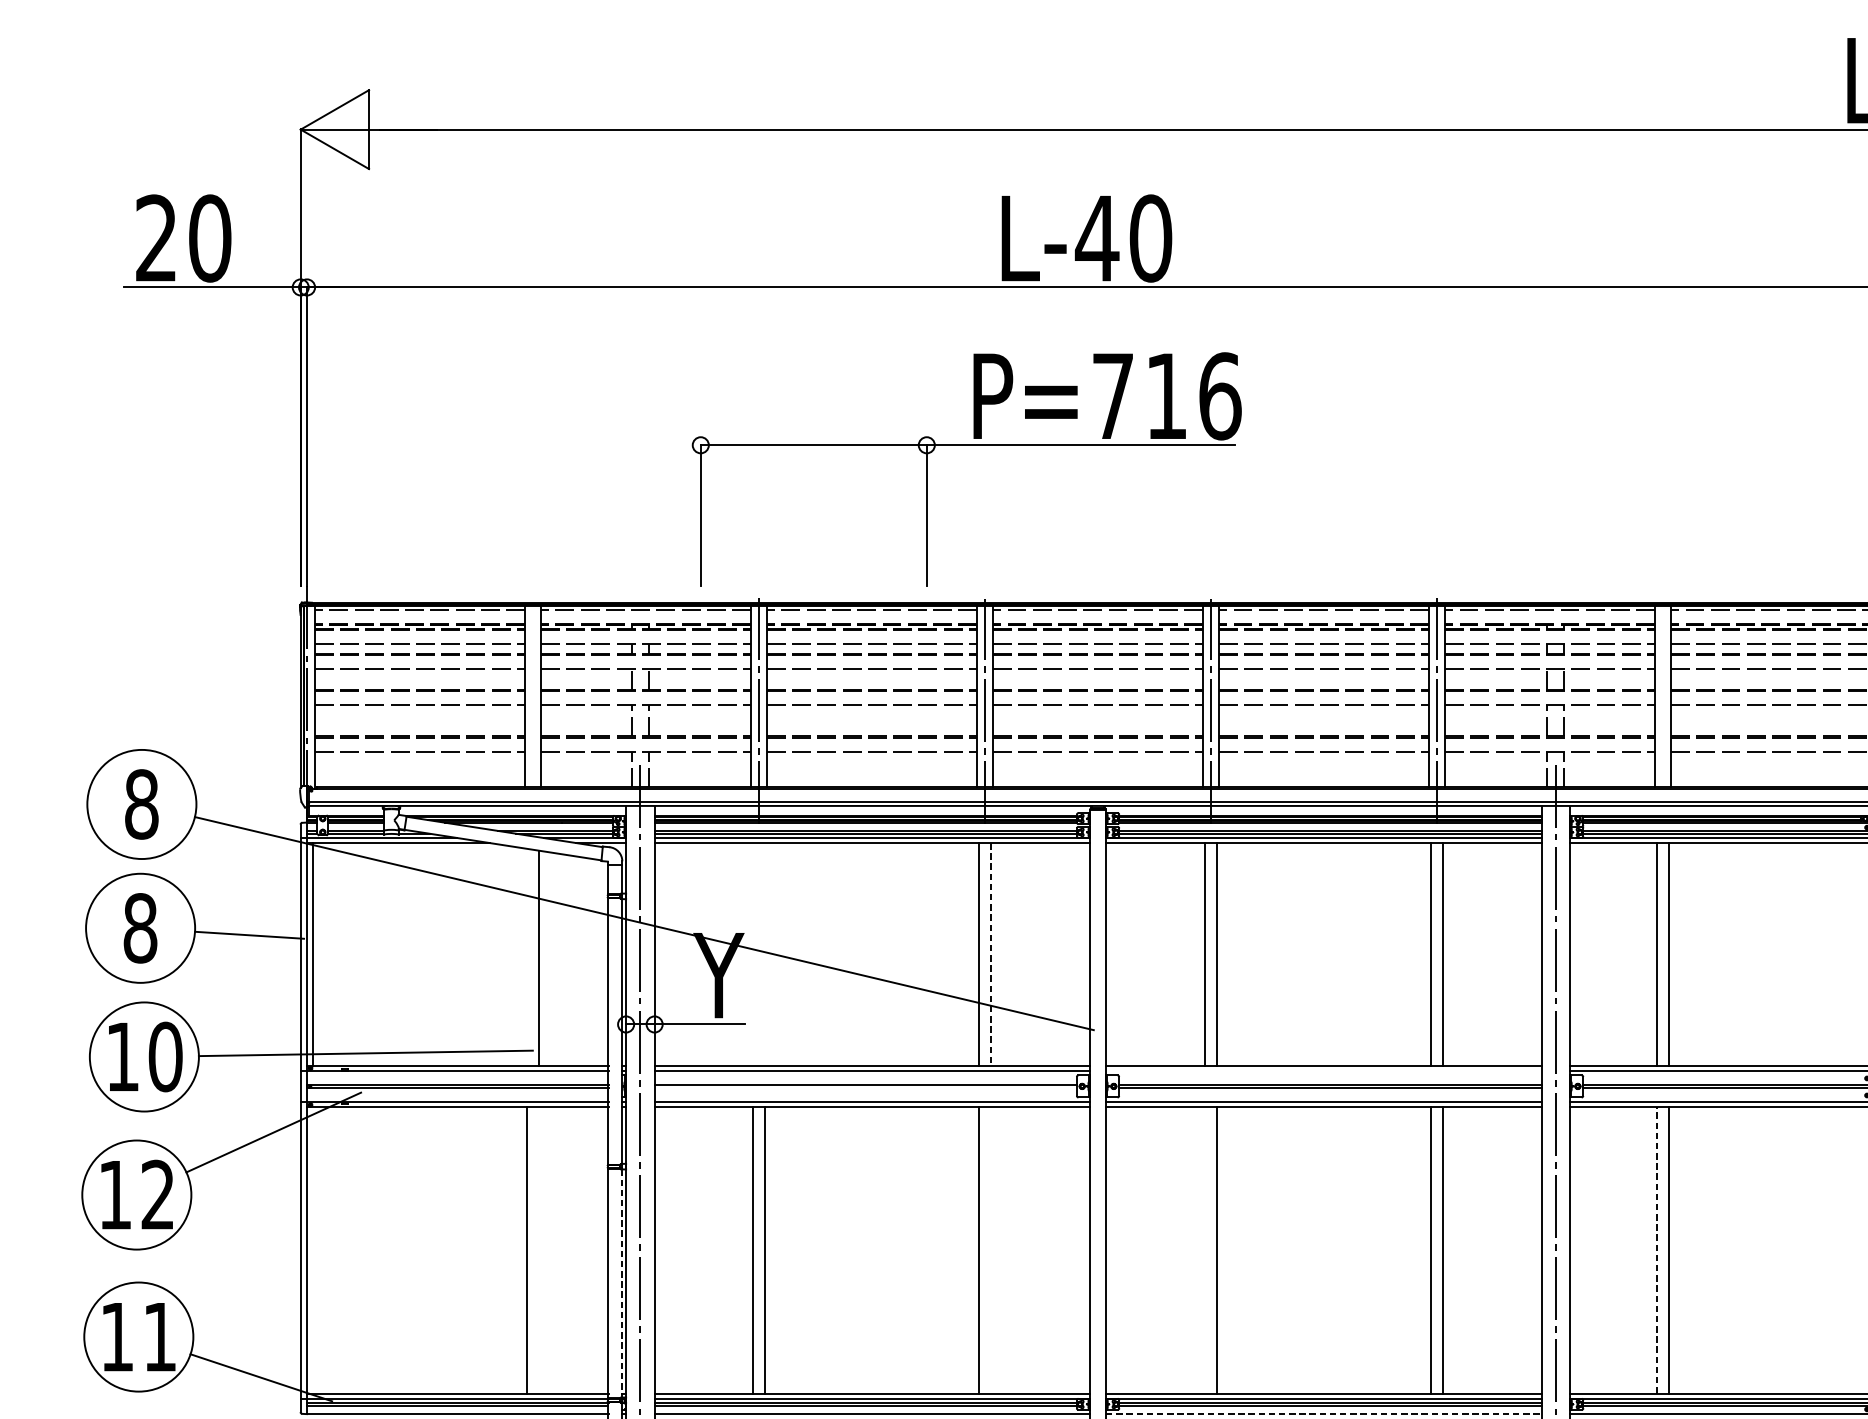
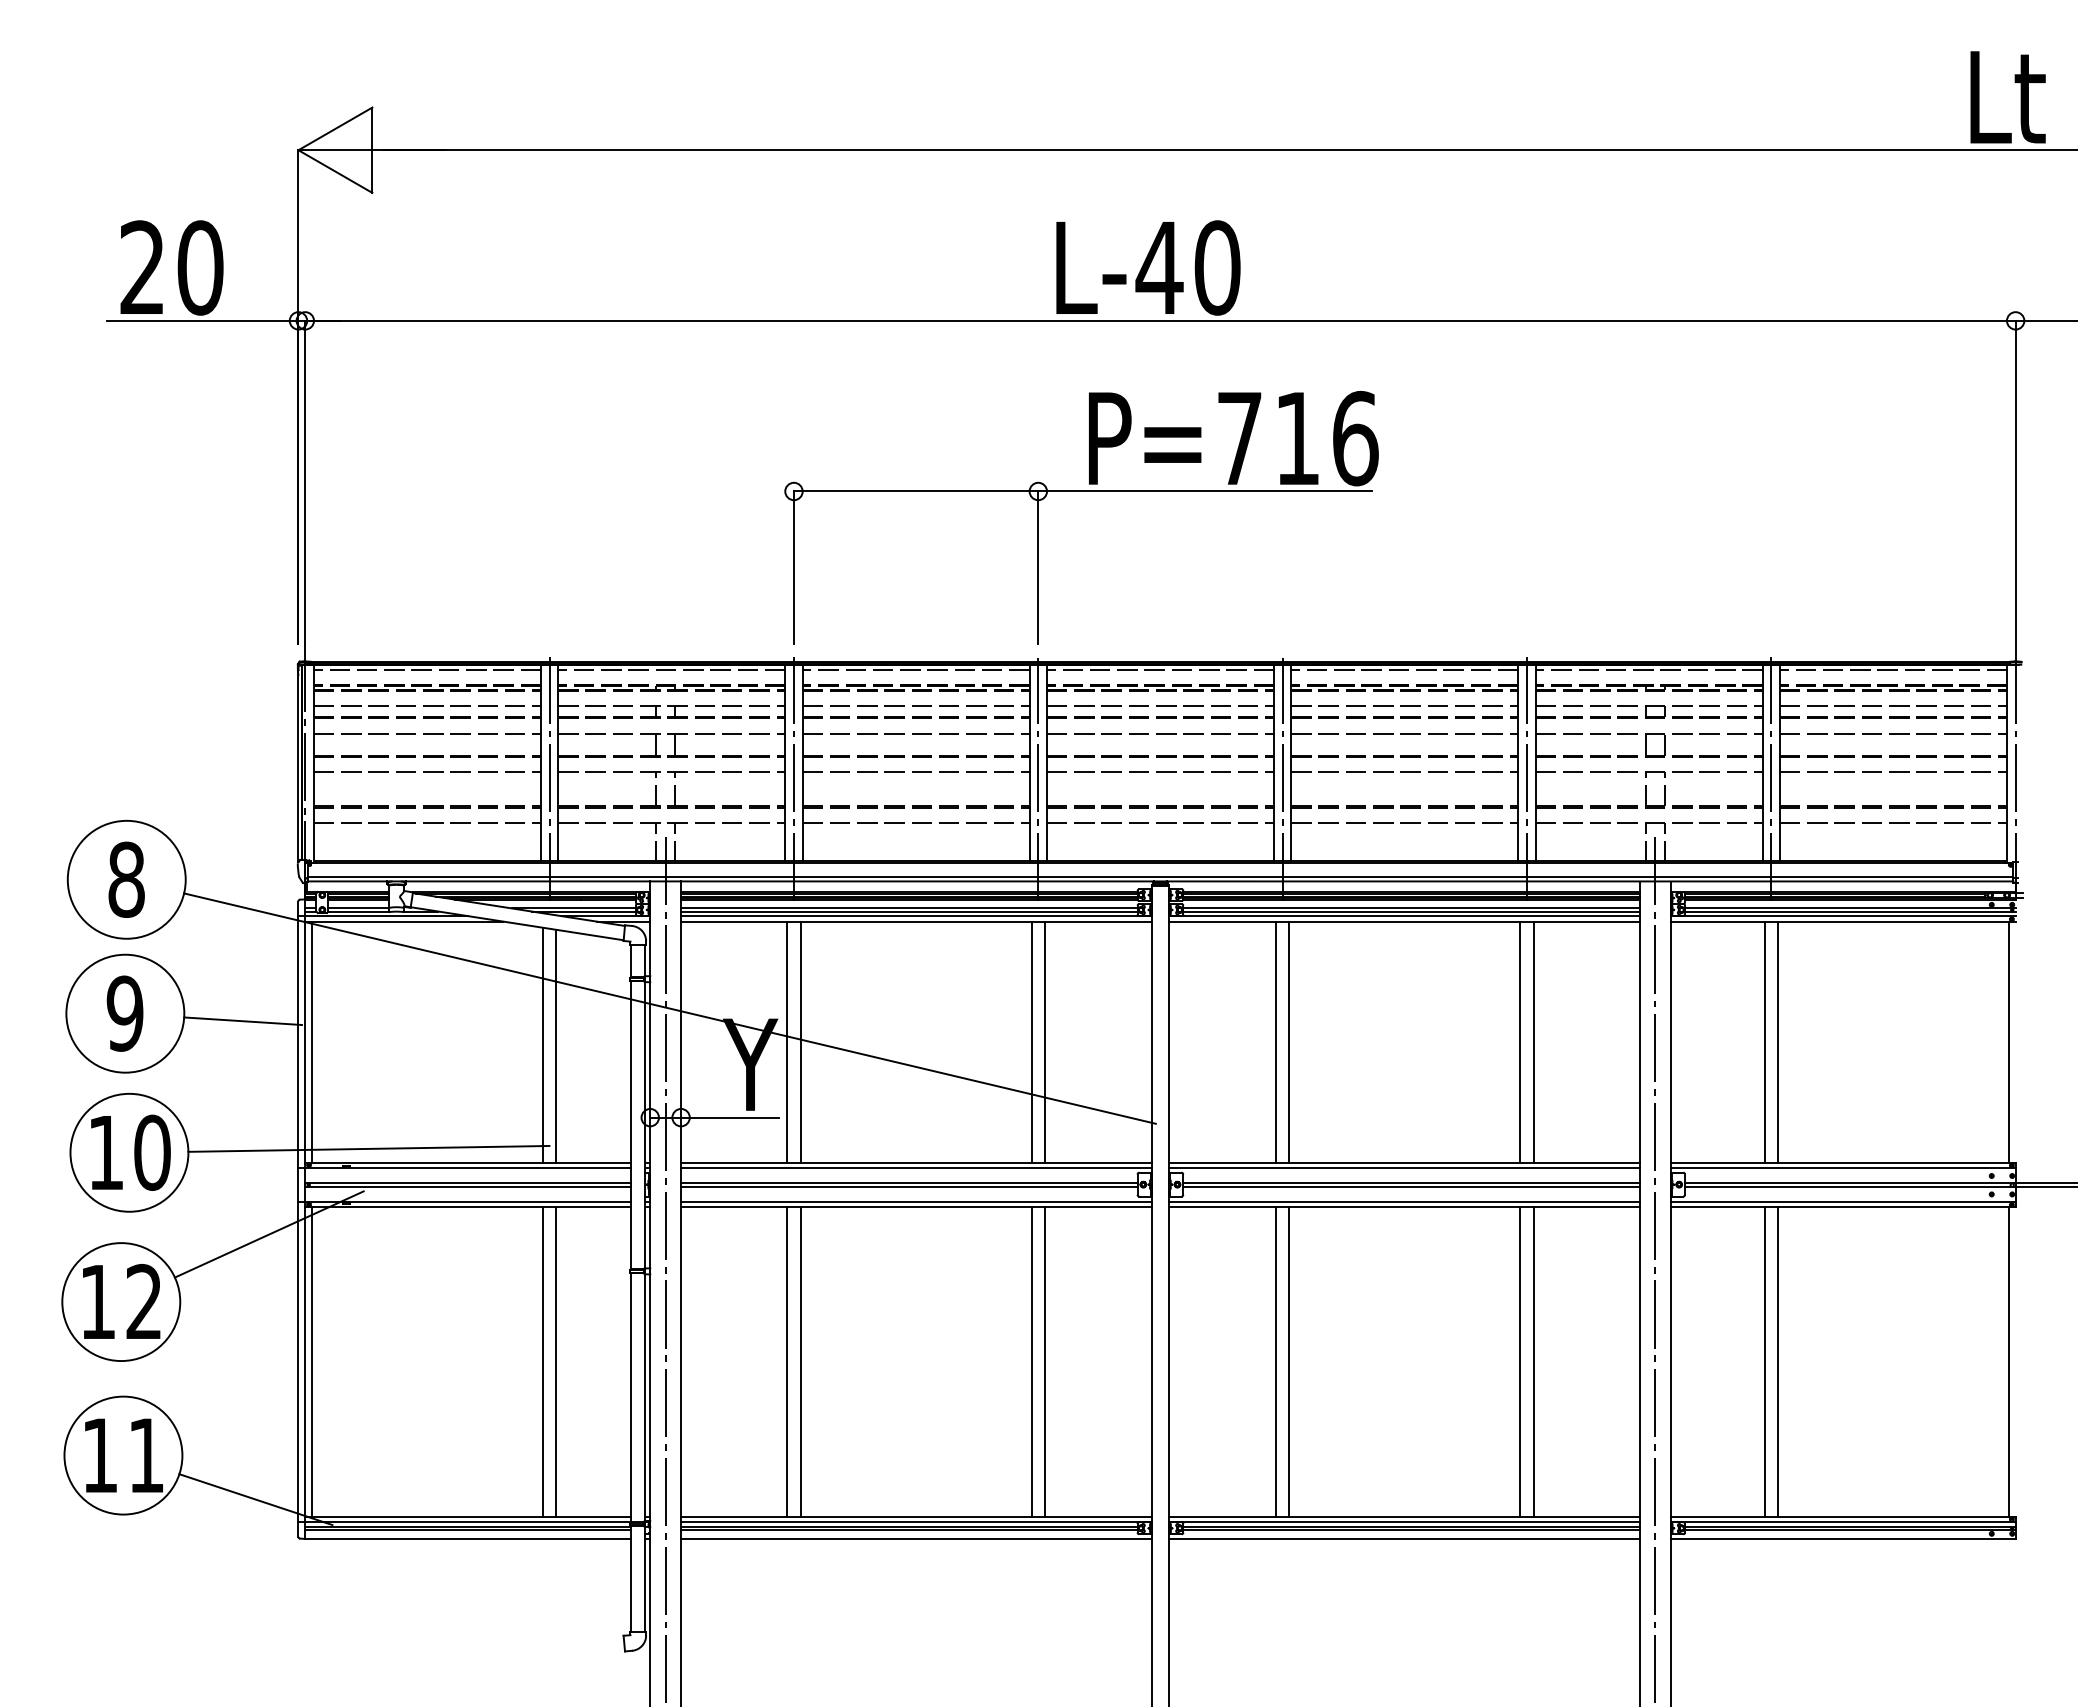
part: (966, 445) -> (1081, 491), moved
line: (532, 710) -> (549, 778), added
line: (1663, 710) -> (1771, 778), added
text: (139, 928) -> (124, 1013), 8 -> 9
line: (753, 954) -> (787, 1041), added
line: (765, 954) -> (800, 1041), added
line: (991, 954) -> (1045, 1042), dashed -> solid
line: (526, 957) -> (542, 1045), added
line: (1323, 1071) -> (1404, 1168), added
line: (865, 1088) -> (909, 1186), added
line: (313, 1250) -> (312, 1361), added
line: (539, 1250) -> (556, 1362), added
line: (991, 1250) -> (1045, 1361), added
line: (1204, 1250) -> (1275, 1361), added
line: (1656, 1250) -> (1764, 1361), dashed -> solid
line: (621, 1284) -> (645, 1398), dashed -> solid
line: (1323, 1413) -> (1404, 1538), dashed -> solid

